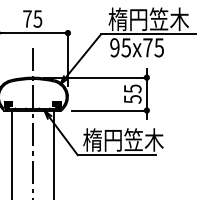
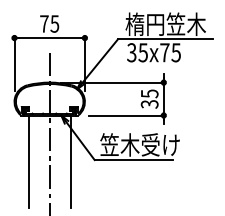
text: (114, 47) -> (131, 52), 95x75 -> 35x75
text: (131, 99) -> (148, 104), 55 -> 35
text: (123, 139) -> (140, 144), 楕円笠木 -> 笠木受け

